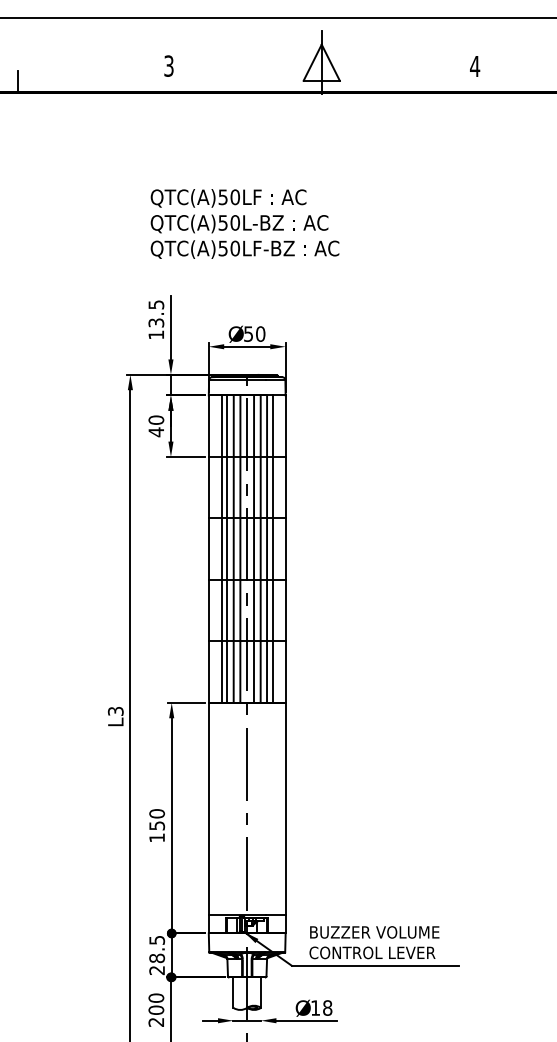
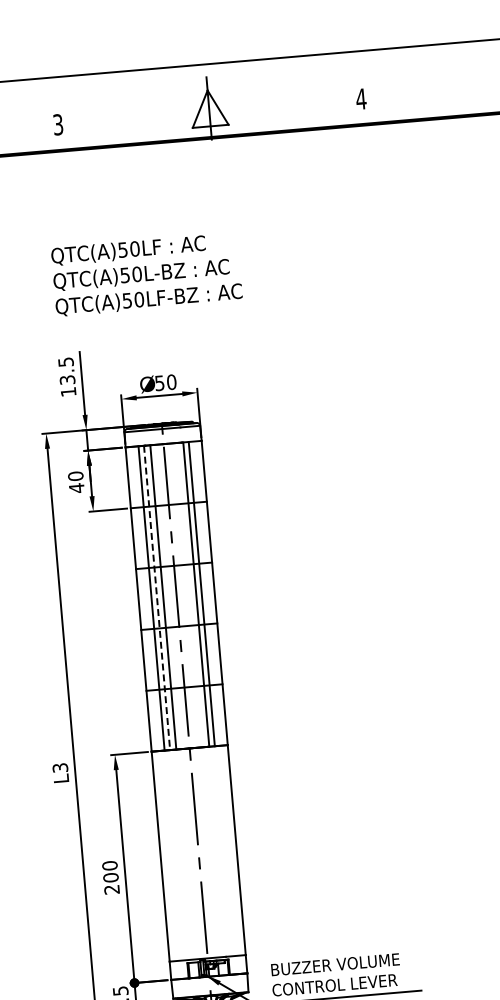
line: (240, 548) -> (169, 596), removed
line: (253, 548) -> (182, 595), removed
line: (260, 548) -> (189, 594), removed
line: (227, 549) -> (157, 598), solid -> dashed
text: (157, 831) -> (111, 883), 150 -> 200

